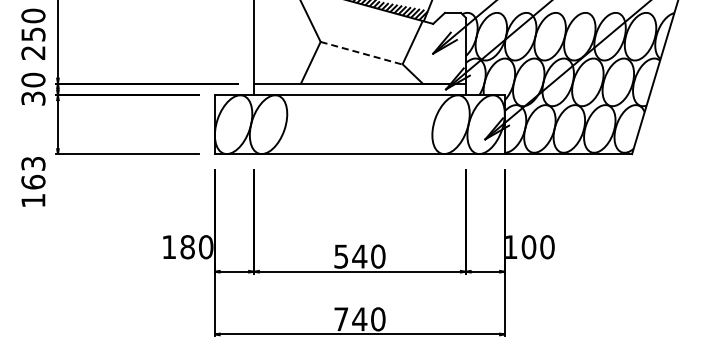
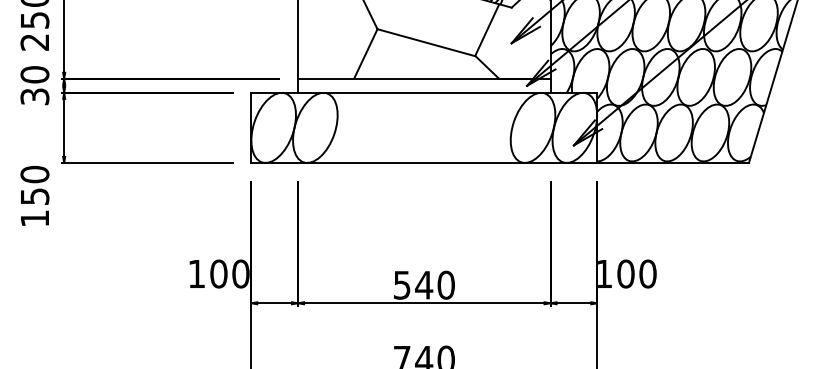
line: (361, 53) -> (426, 42), dashed -> solid
text: (33, 172) -> (35, 184), 163 -> 150
text: (187, 247) -> (218, 274), 180 -> 100

